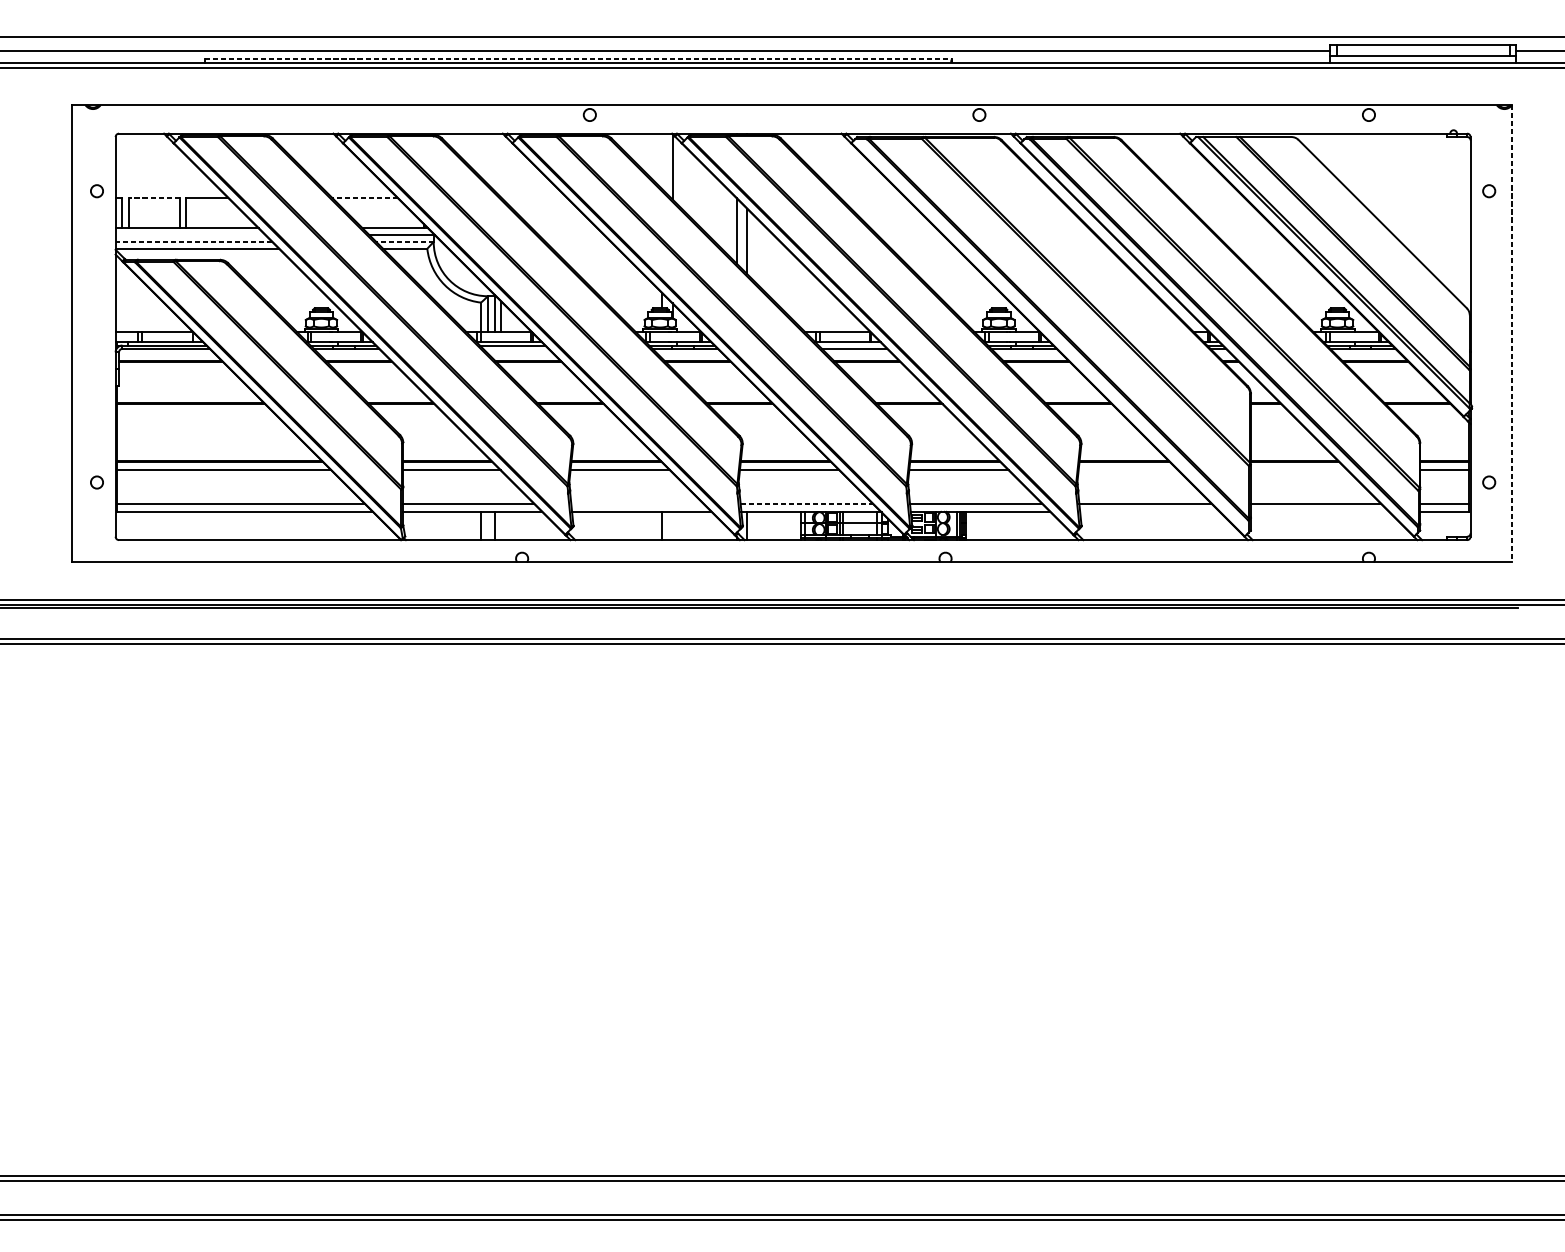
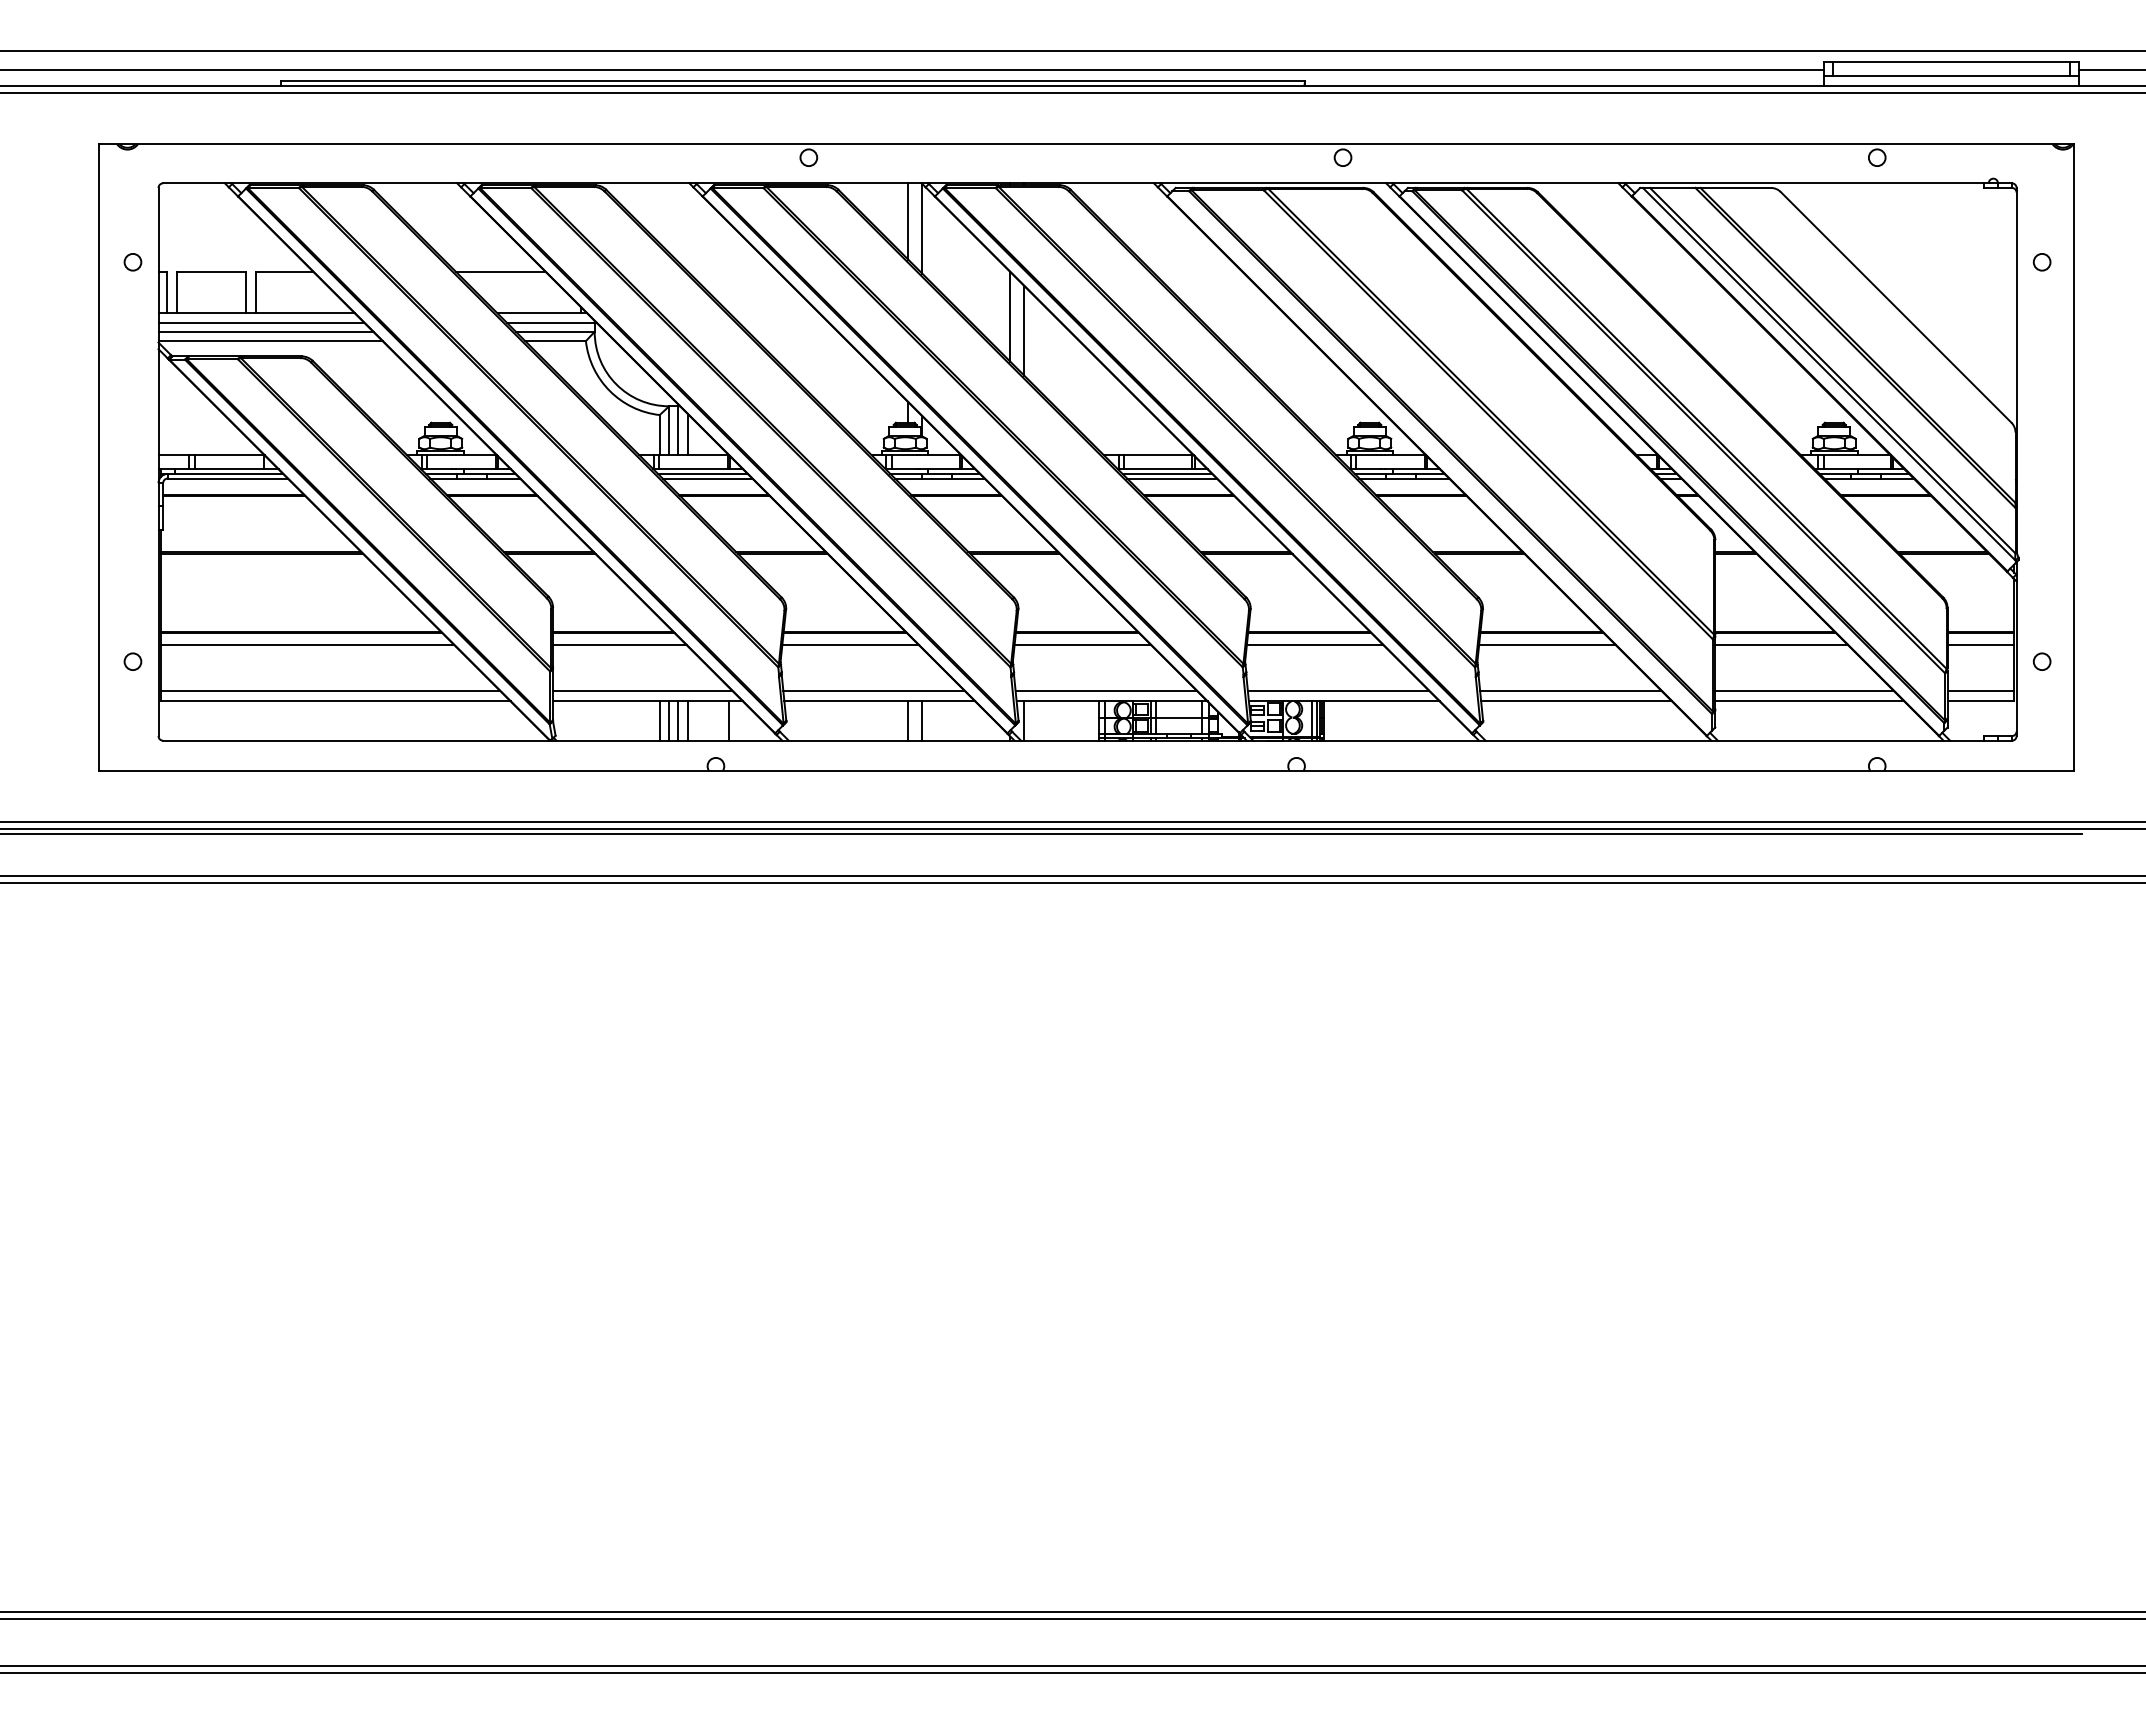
line: (578, 59) -> (793, 81), dashed -> solid
line: (662, 161) -> (908, 221), added
line: (154, 197) -> (211, 271), dashed -> solid
line: (365, 197) -> (500, 271), dashed -> solid
line: (190, 235) -> (261, 322), added
line: (194, 241) -> (266, 331), dashed -> solid
line: (404, 241) -> (554, 331), dashed -> solid
line: (1512, 333) -> (2073, 457), dashed -> solid
line: (851, 345) -> (1167, 473), added
line: (515, 348) -> (707, 478), added
line: (1128, 469) -> (1547, 644), added
line: (1299, 469) -> (1781, 644), added
line: (637, 503) -> (873, 690), added
line: (806, 503) -> (1106, 690), dashed -> solid
line: (1149, 511) -> (1576, 701), added
line: (1319, 511) -> (1809, 701), added
line: (488, 525) -> (669, 720), added
line: (501, 525) -> (687, 720), added
line: (532, 525) -> (729, 720), added
line: (672, 525) -> (922, 720), added

